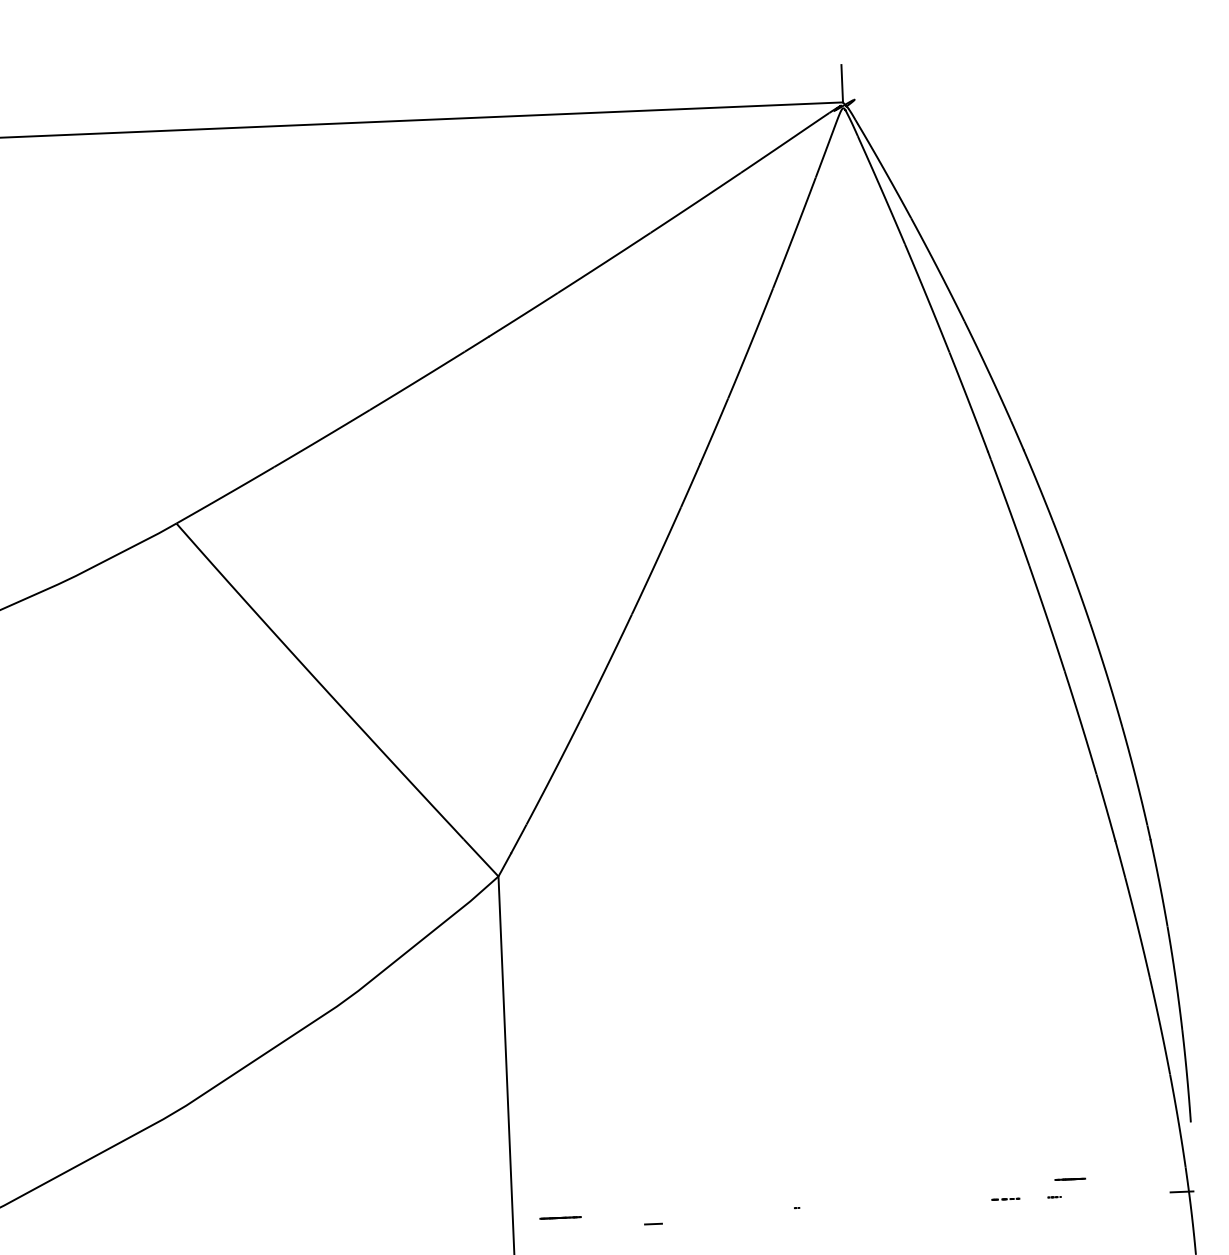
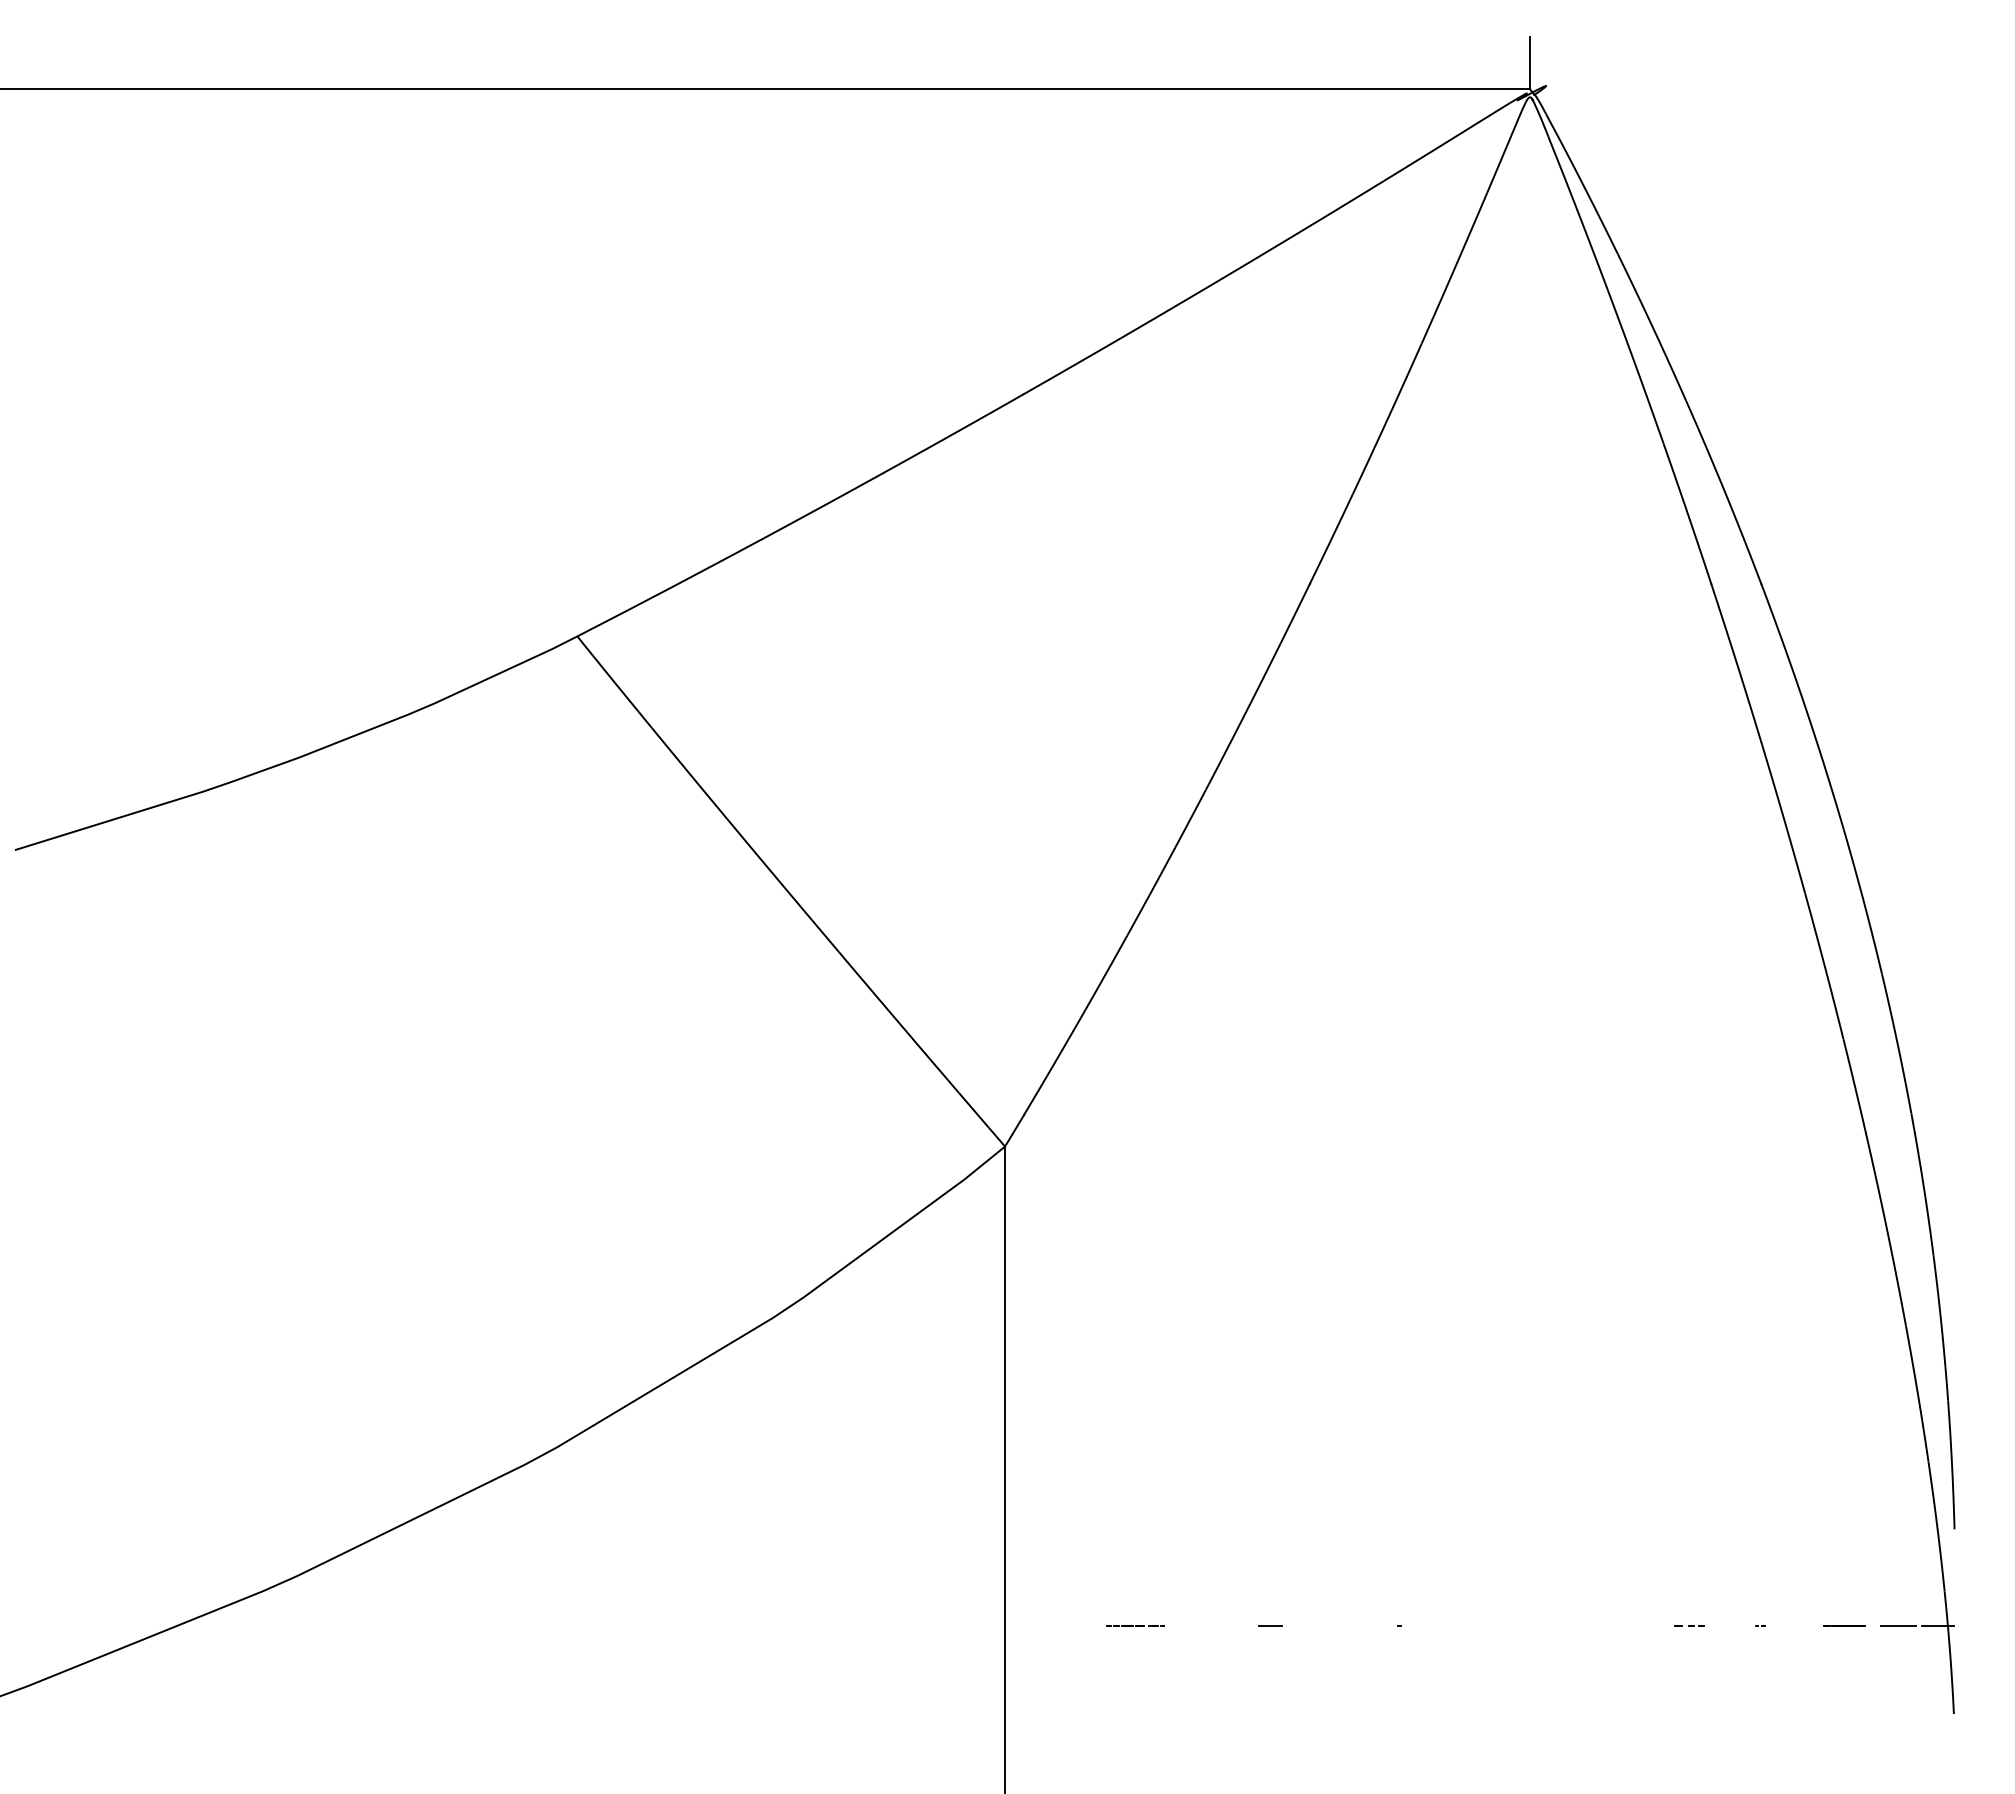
line: (1070, 1179) -> (1844, 1625), moved
line: (1152, 1193) -> (1897, 1625), added
line: (560, 1217) -> (1135, 1625), moved
line: (653, 1224) -> (1270, 1625), moved

